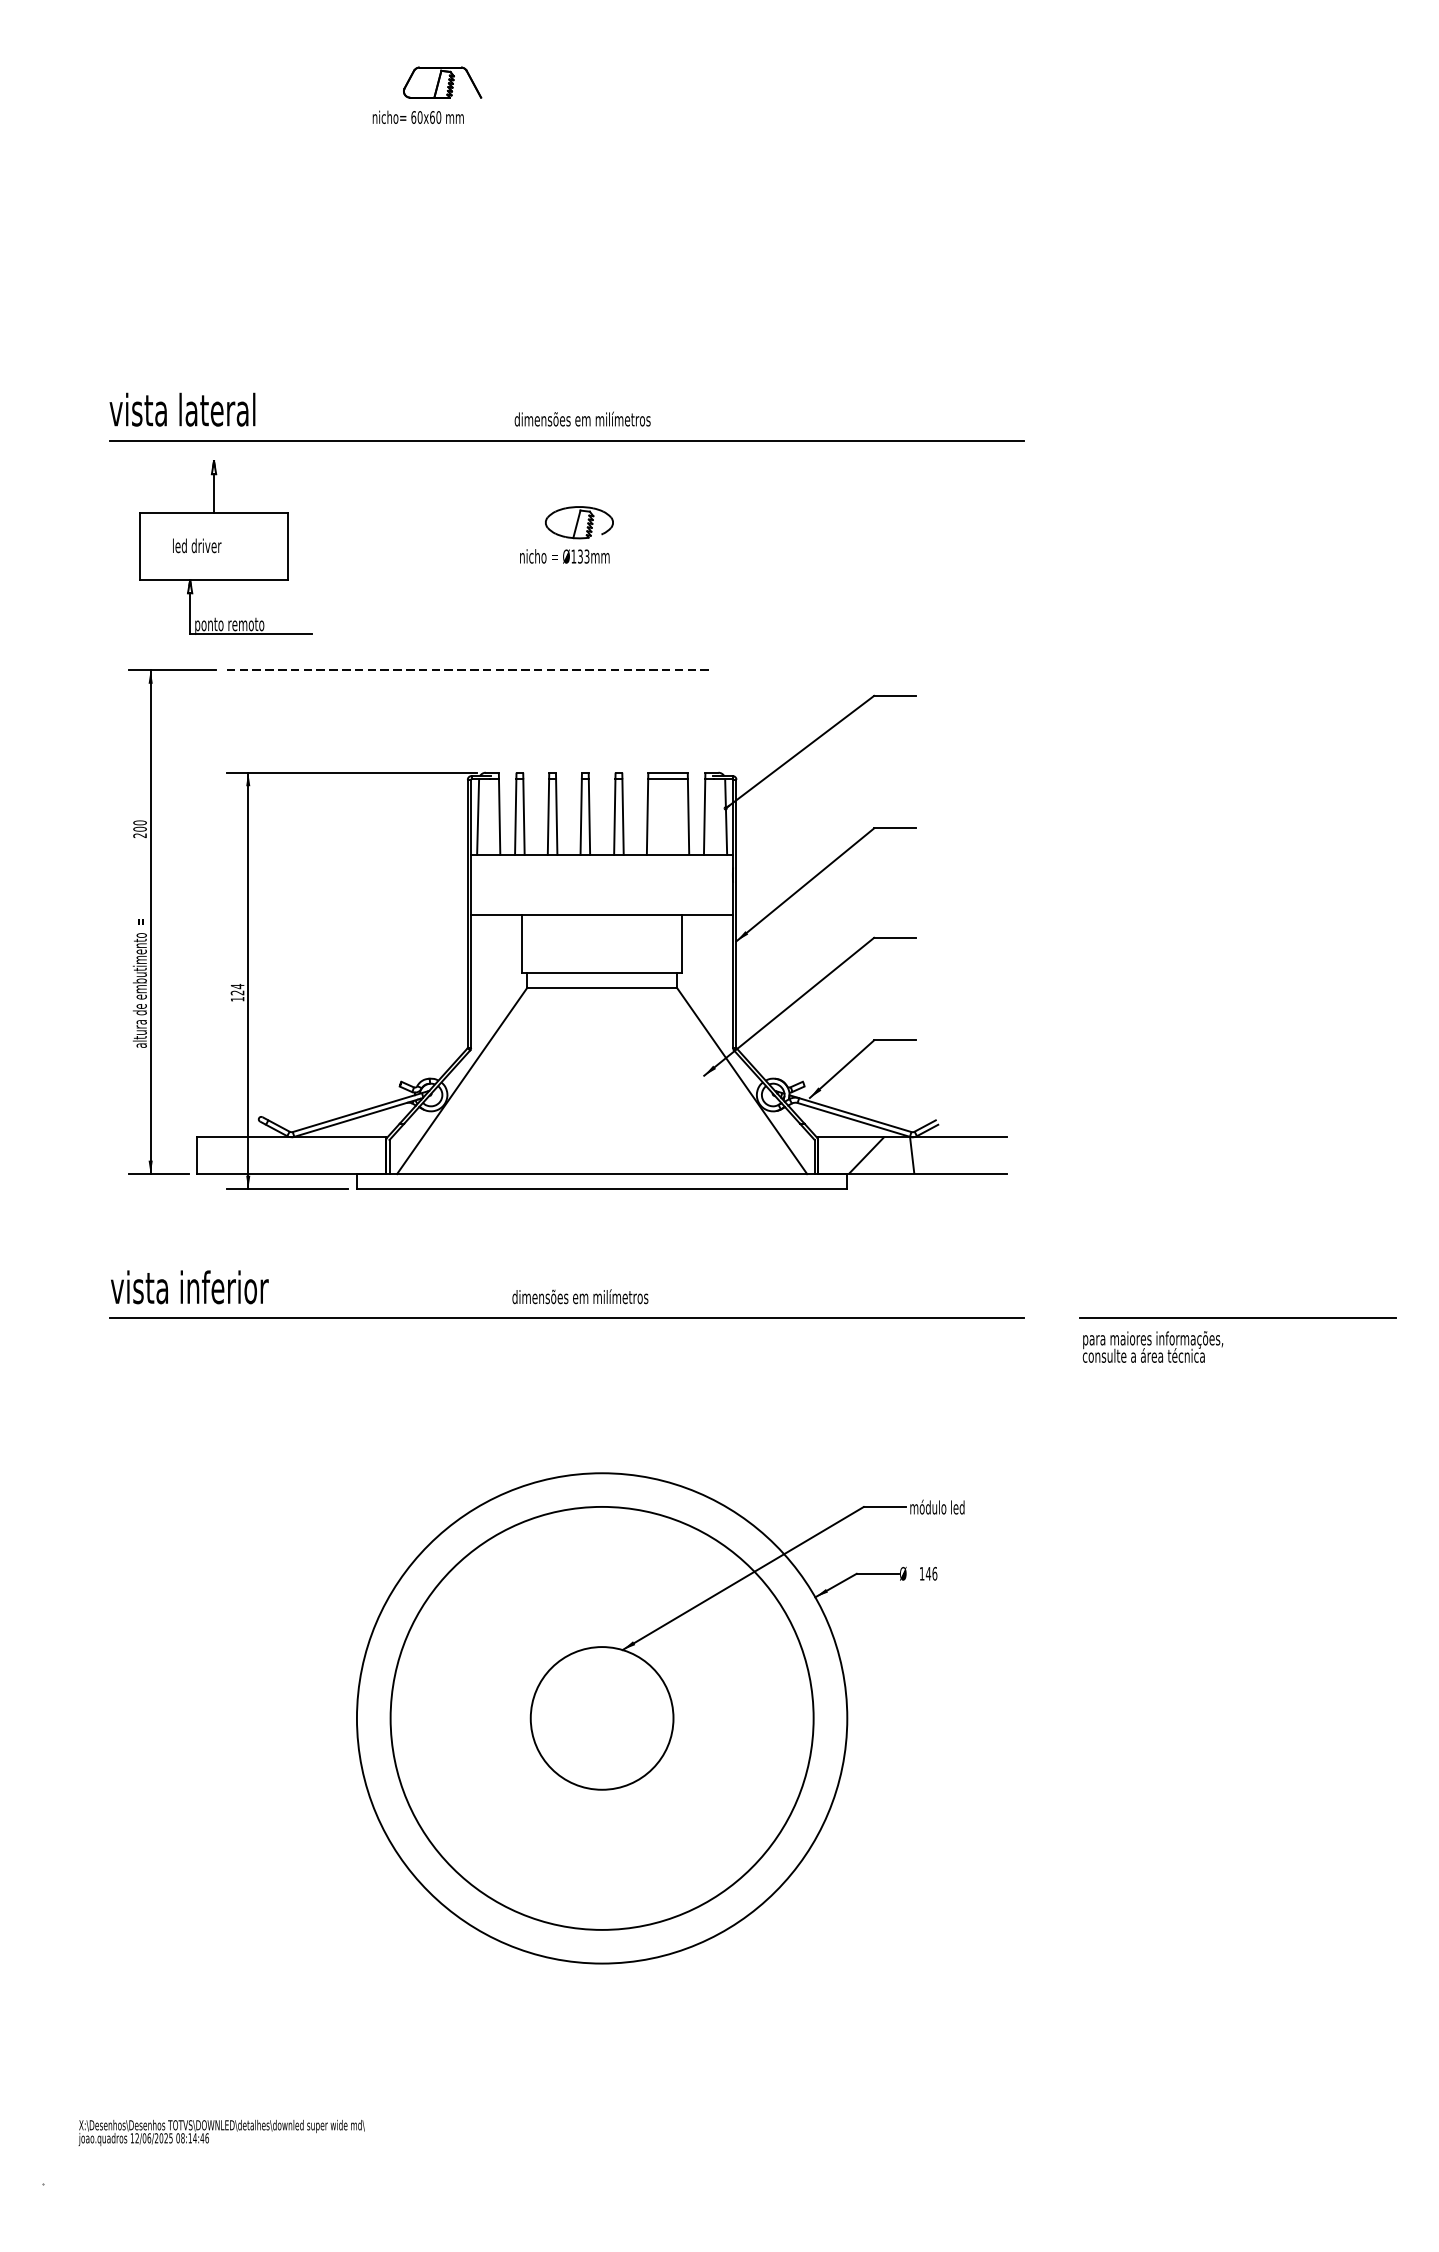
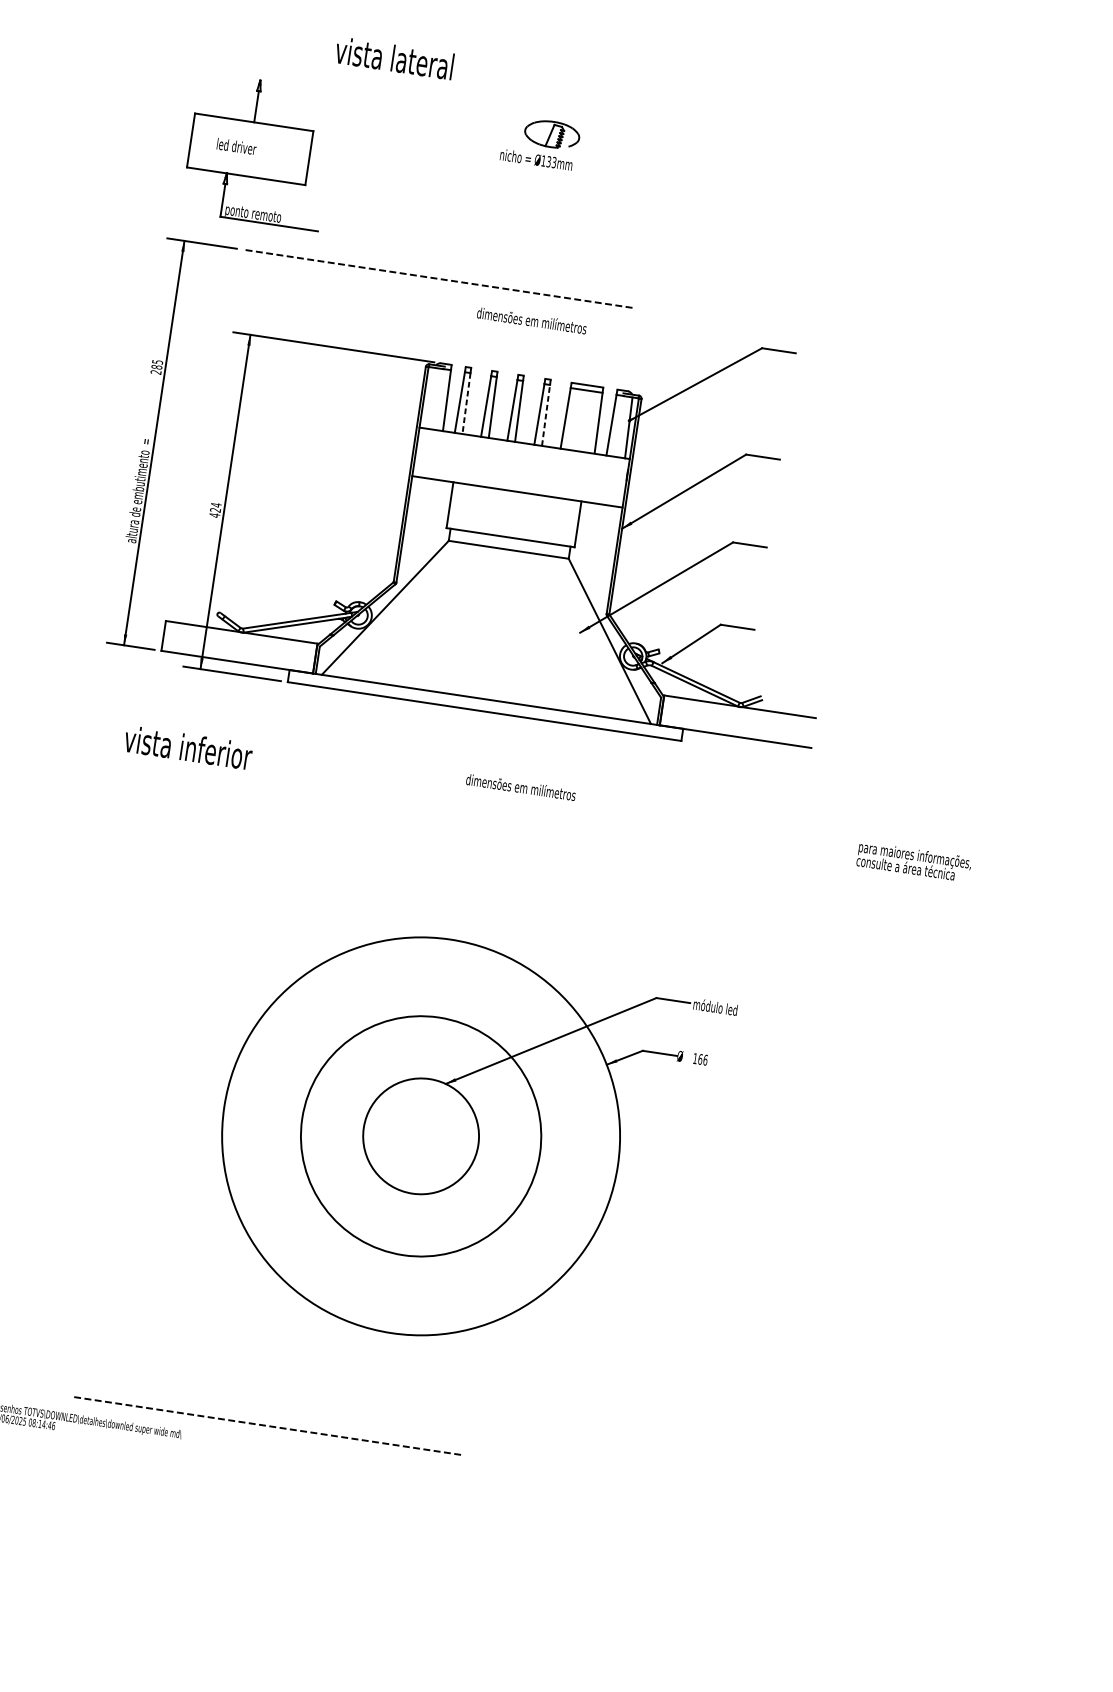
text: (182, 409) -> (394, 58), moved
text: (582, 418) -> (531, 320), moved
line: (566, 441) -> (545, 107), removed
part: (566, 534) -> (540, 142), moved
line: (478, 817) -> (429, 398), removed
line: (524, 817) -> (466, 403), solid -> dashed
line: (623, 817) -> (546, 415), solid -> dashed
text: (139, 825) -> (156, 364), 200 -> 285
text: (237, 998) -> (214, 514), 124 -> 424
hatch: (881, 1155) -> (712, 718), removed
text: (189, 1287) -> (188, 747), moved
text: (580, 1296) -> (521, 787), moved
line: (566, 1318) -> (440, 811), removed
line: (1237, 1318) -> (979, 891), removed
text: (1152, 1346) -> (913, 861), moved
text: (927, 1573) -> (699, 1059), 146 -> 166
circle: (601, 1717) -> (420, 1135), size x0.7
line: (465, 2098) -> (265, 1425), added

